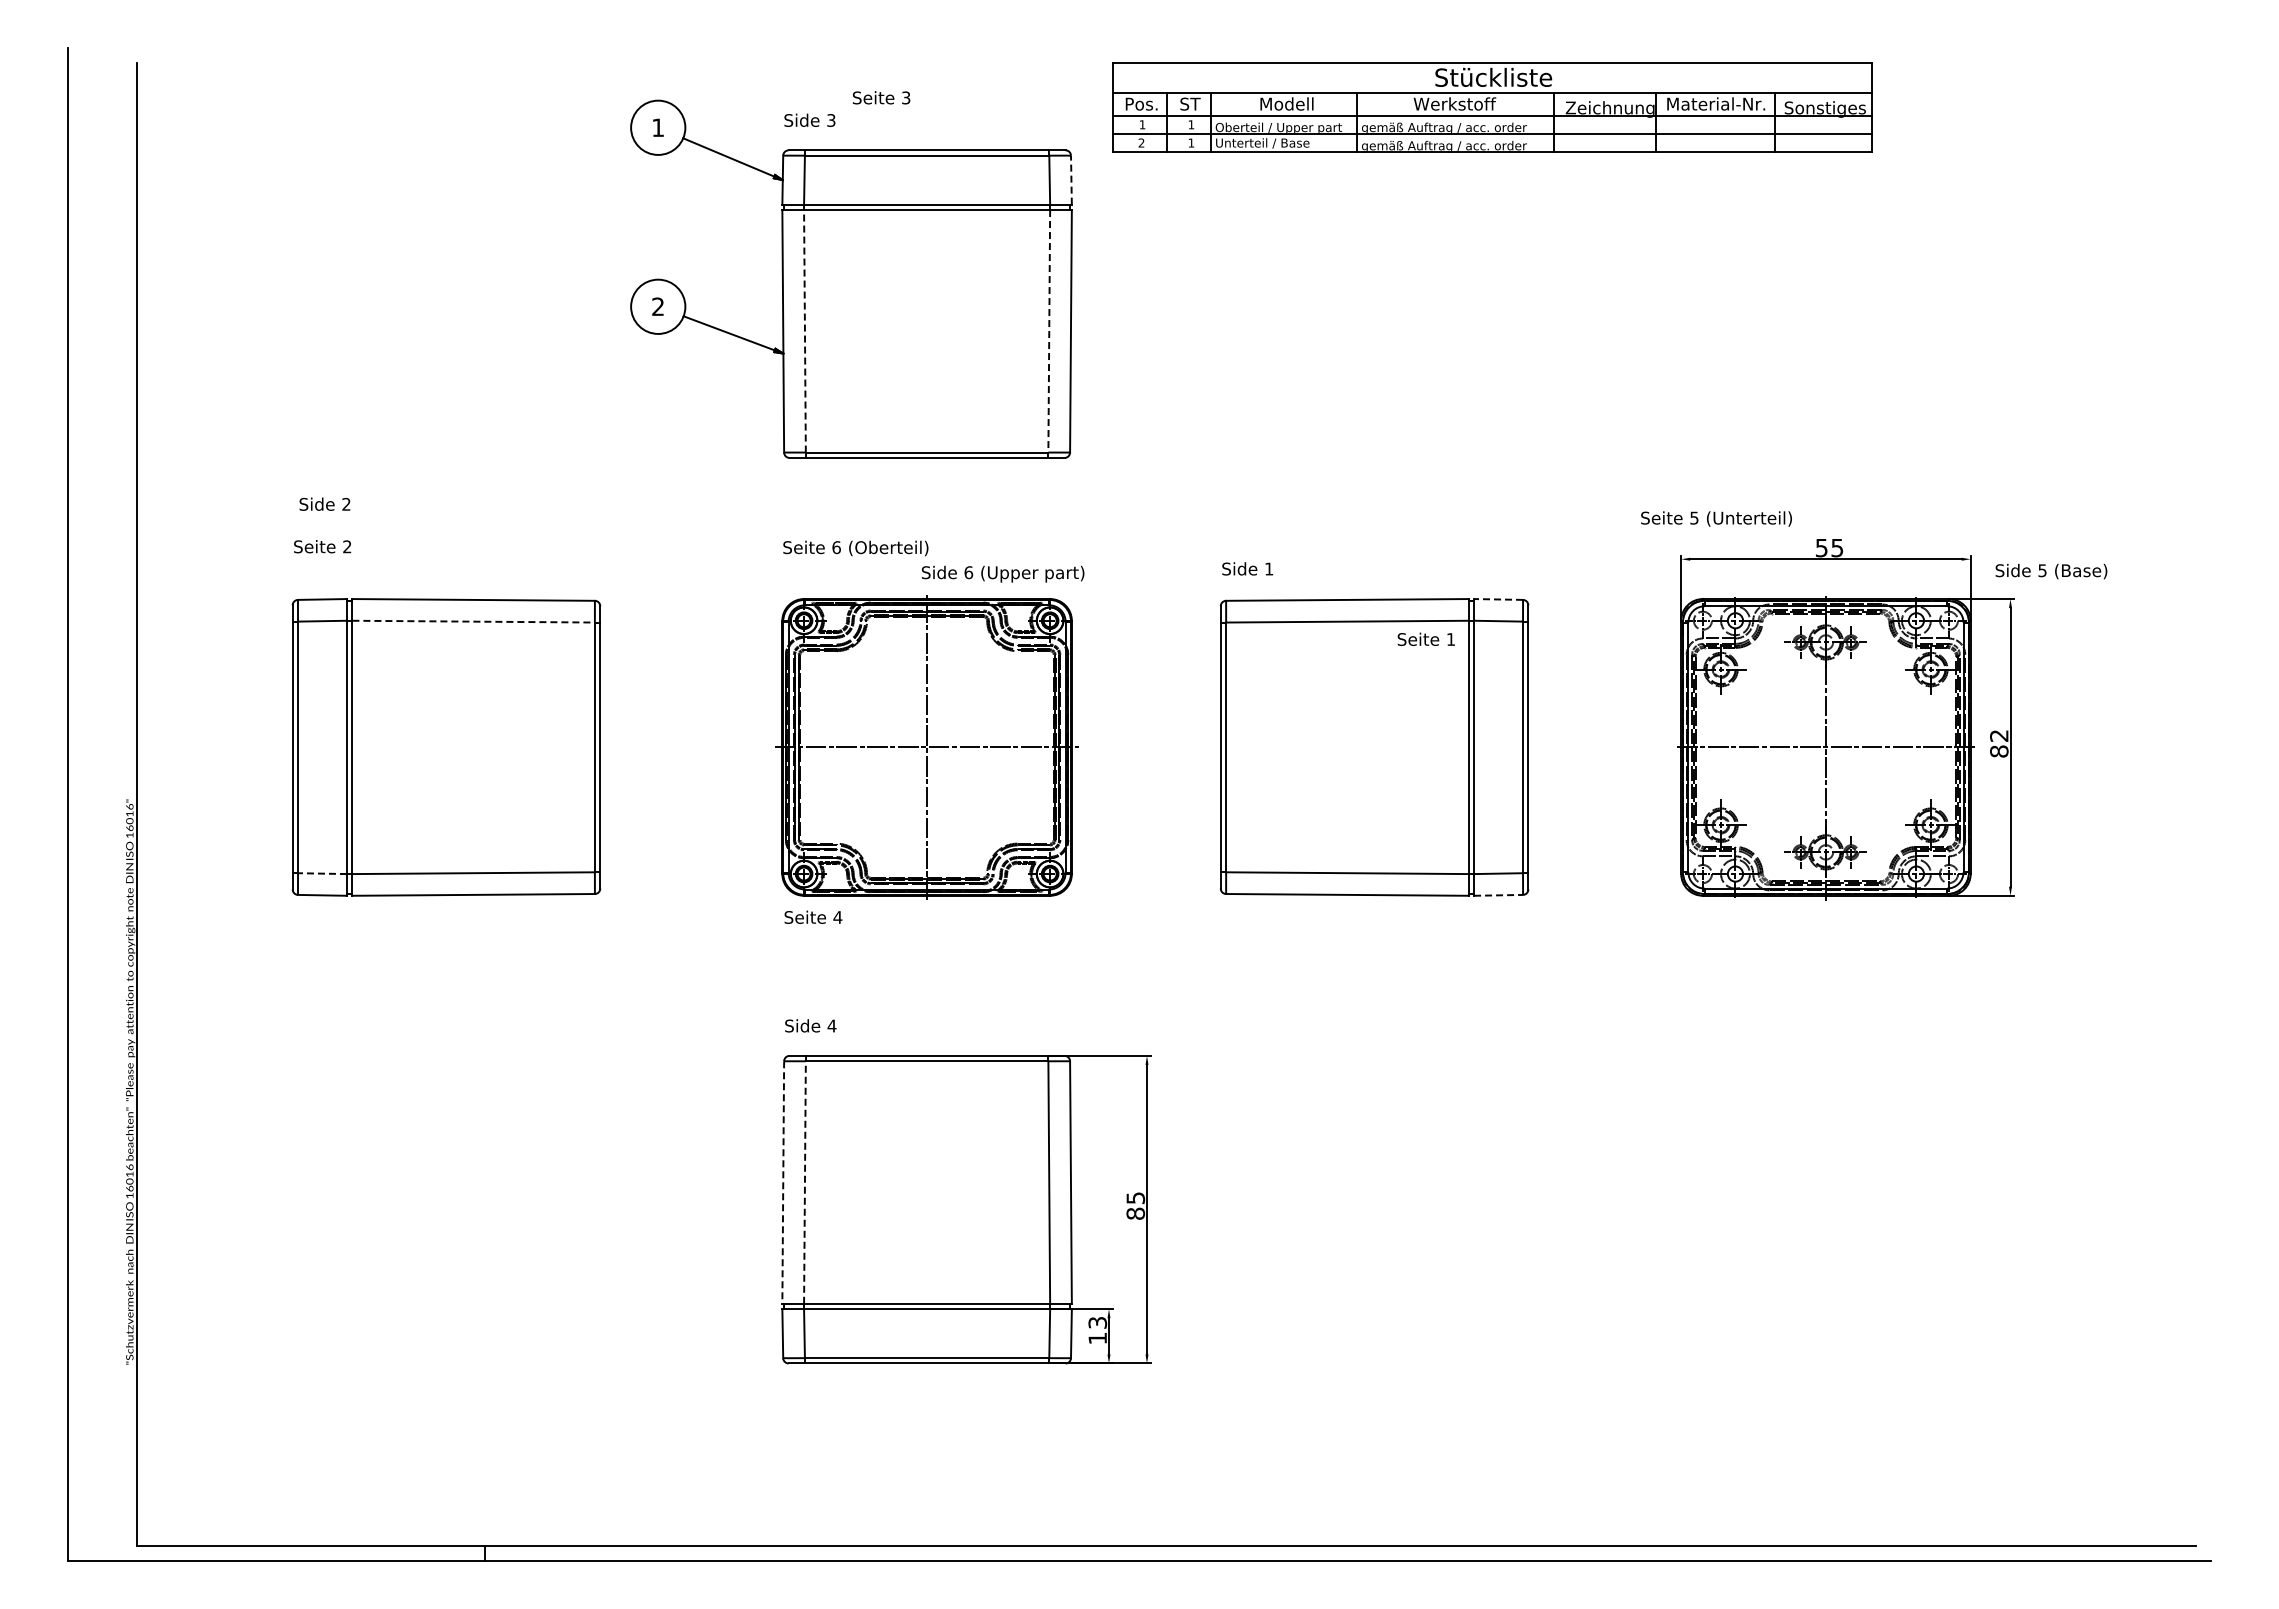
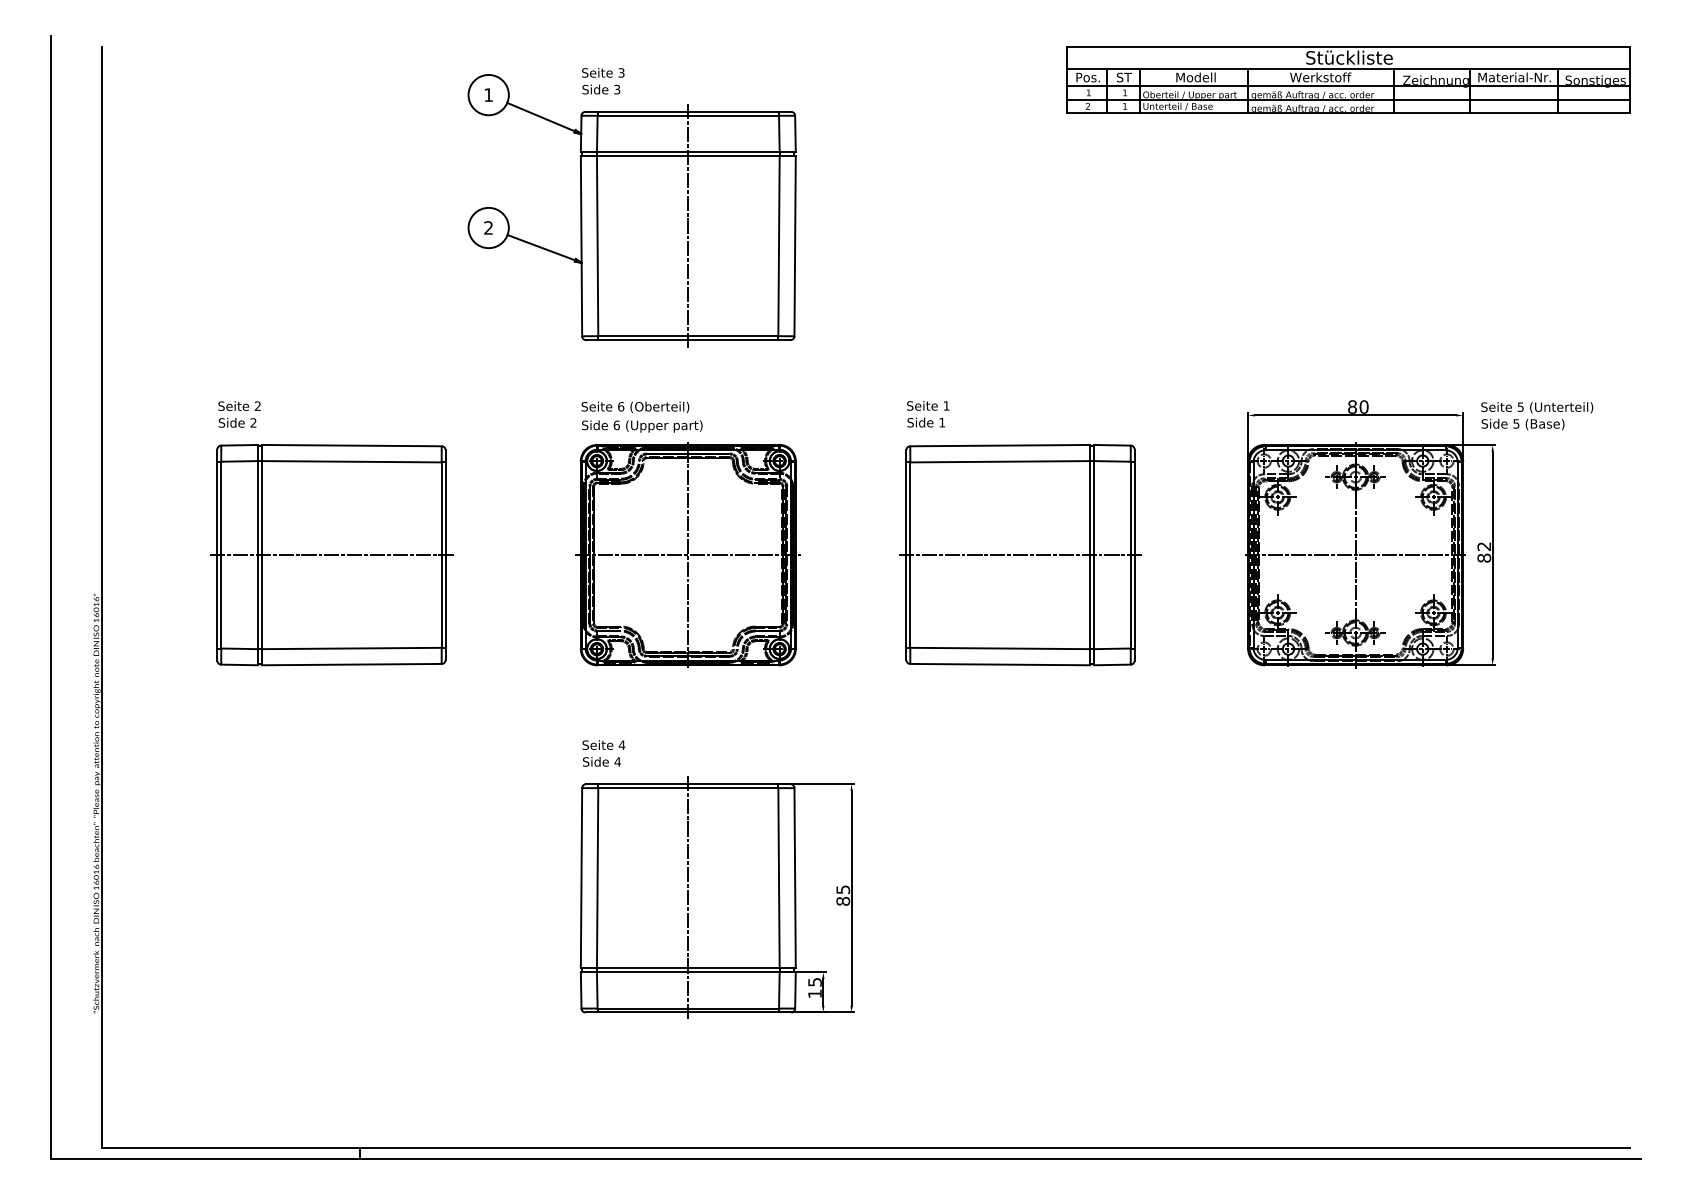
text: (881, 97) -> (603, 72), moved
part: (1492, 107) -> (1348, 80), moved
line: (1071, 179) -> (795, 133), dashed -> solid
line: (927, 305) -> (688, 227), added
line: (804, 330) -> (597, 245), dashed -> solid
line: (1049, 331) -> (779, 246), dashed -> solid
text: (324, 503) -> (237, 422), moved
text: (1716, 518) -> (1537, 407), moved
text: (1829, 547) -> (1358, 406), 55 -> 80
text: (1002, 573) -> (641, 426), moved
line: (1498, 599) -> (1112, 445), dashed -> solid
line: (474, 621) -> (352, 461), dashed -> solid
text: (1425, 638) -> (927, 405), moved
line: (445, 747) -> (330, 555), added
line: (1374, 747) -> (1020, 555), added
line: (322, 873) -> (239, 648), dashed -> solid
line: (1499, 895) -> (1113, 665), dashed -> solid
text: (813, 916) -> (603, 744), moved
line: (804, 1182) -> (597, 878), dashed -> solid
line: (783, 1183) -> (581, 878), dashed -> solid
line: (927, 1208) -> (688, 897), added
text: (1097, 1322) -> (814, 982), 13 -> 15

